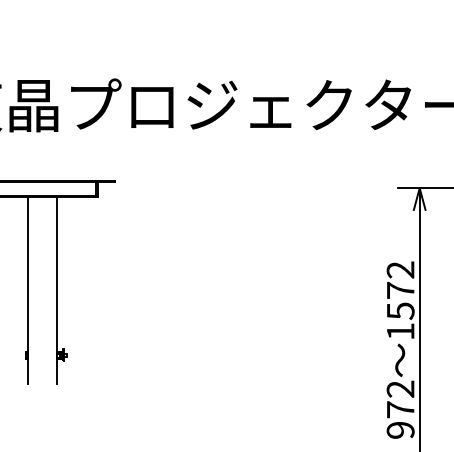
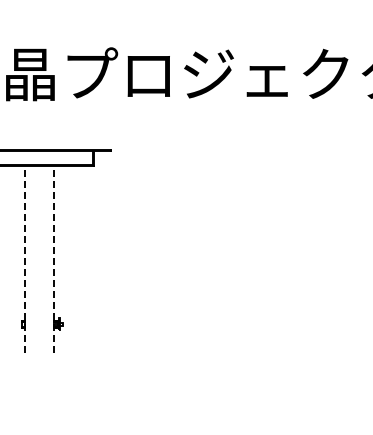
line: (28, 290) -> (25, 259), solid -> dashed
line: (57, 290) -> (54, 259), solid -> dashed

